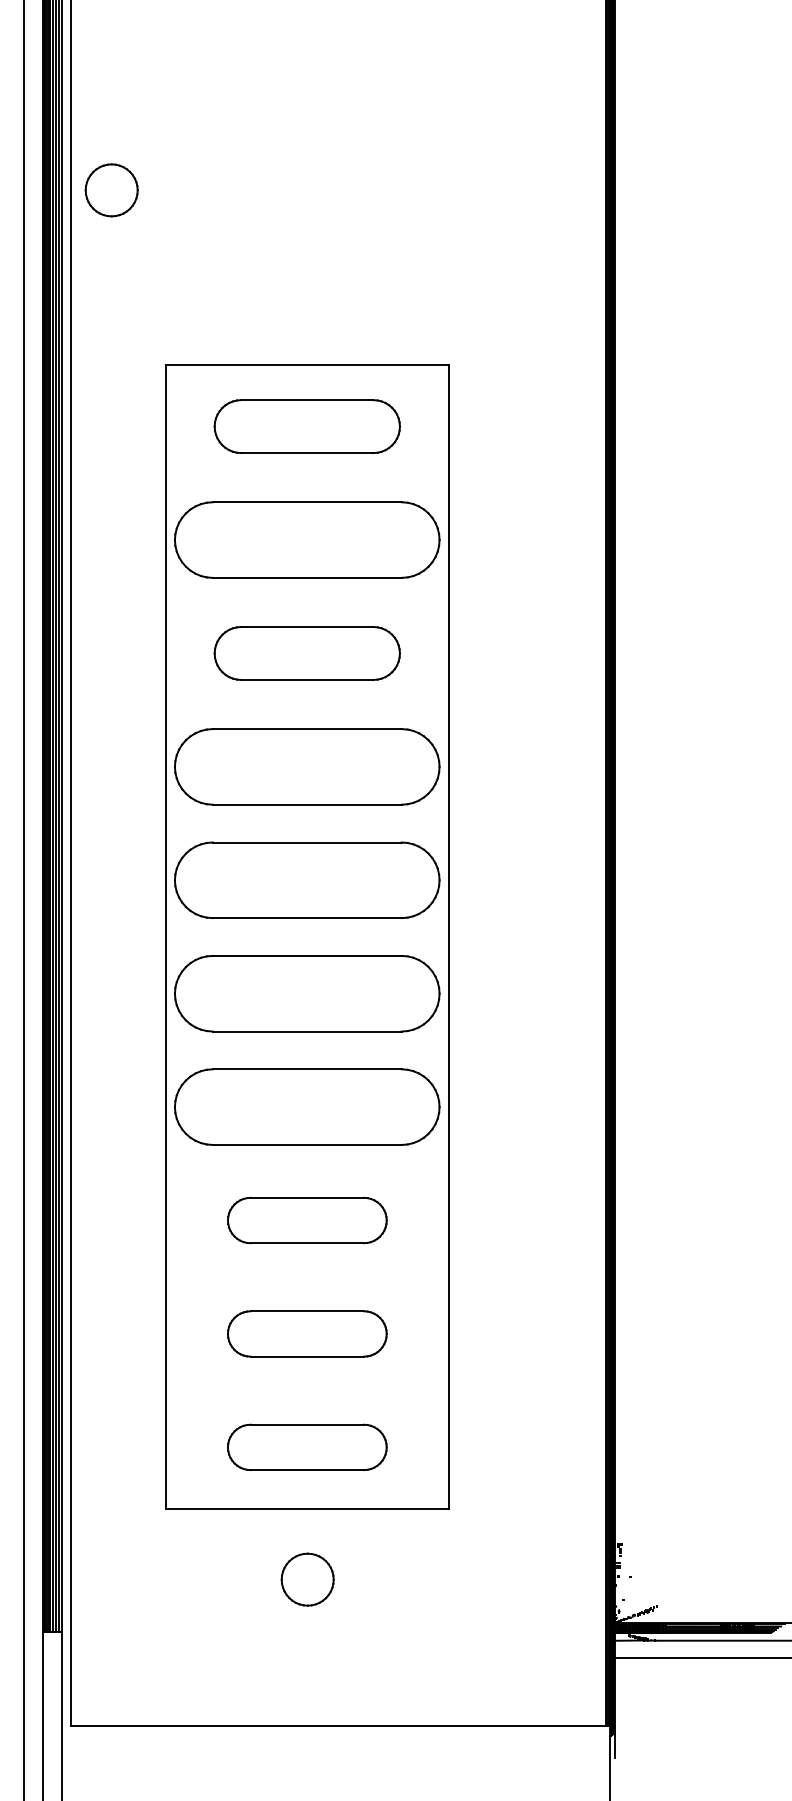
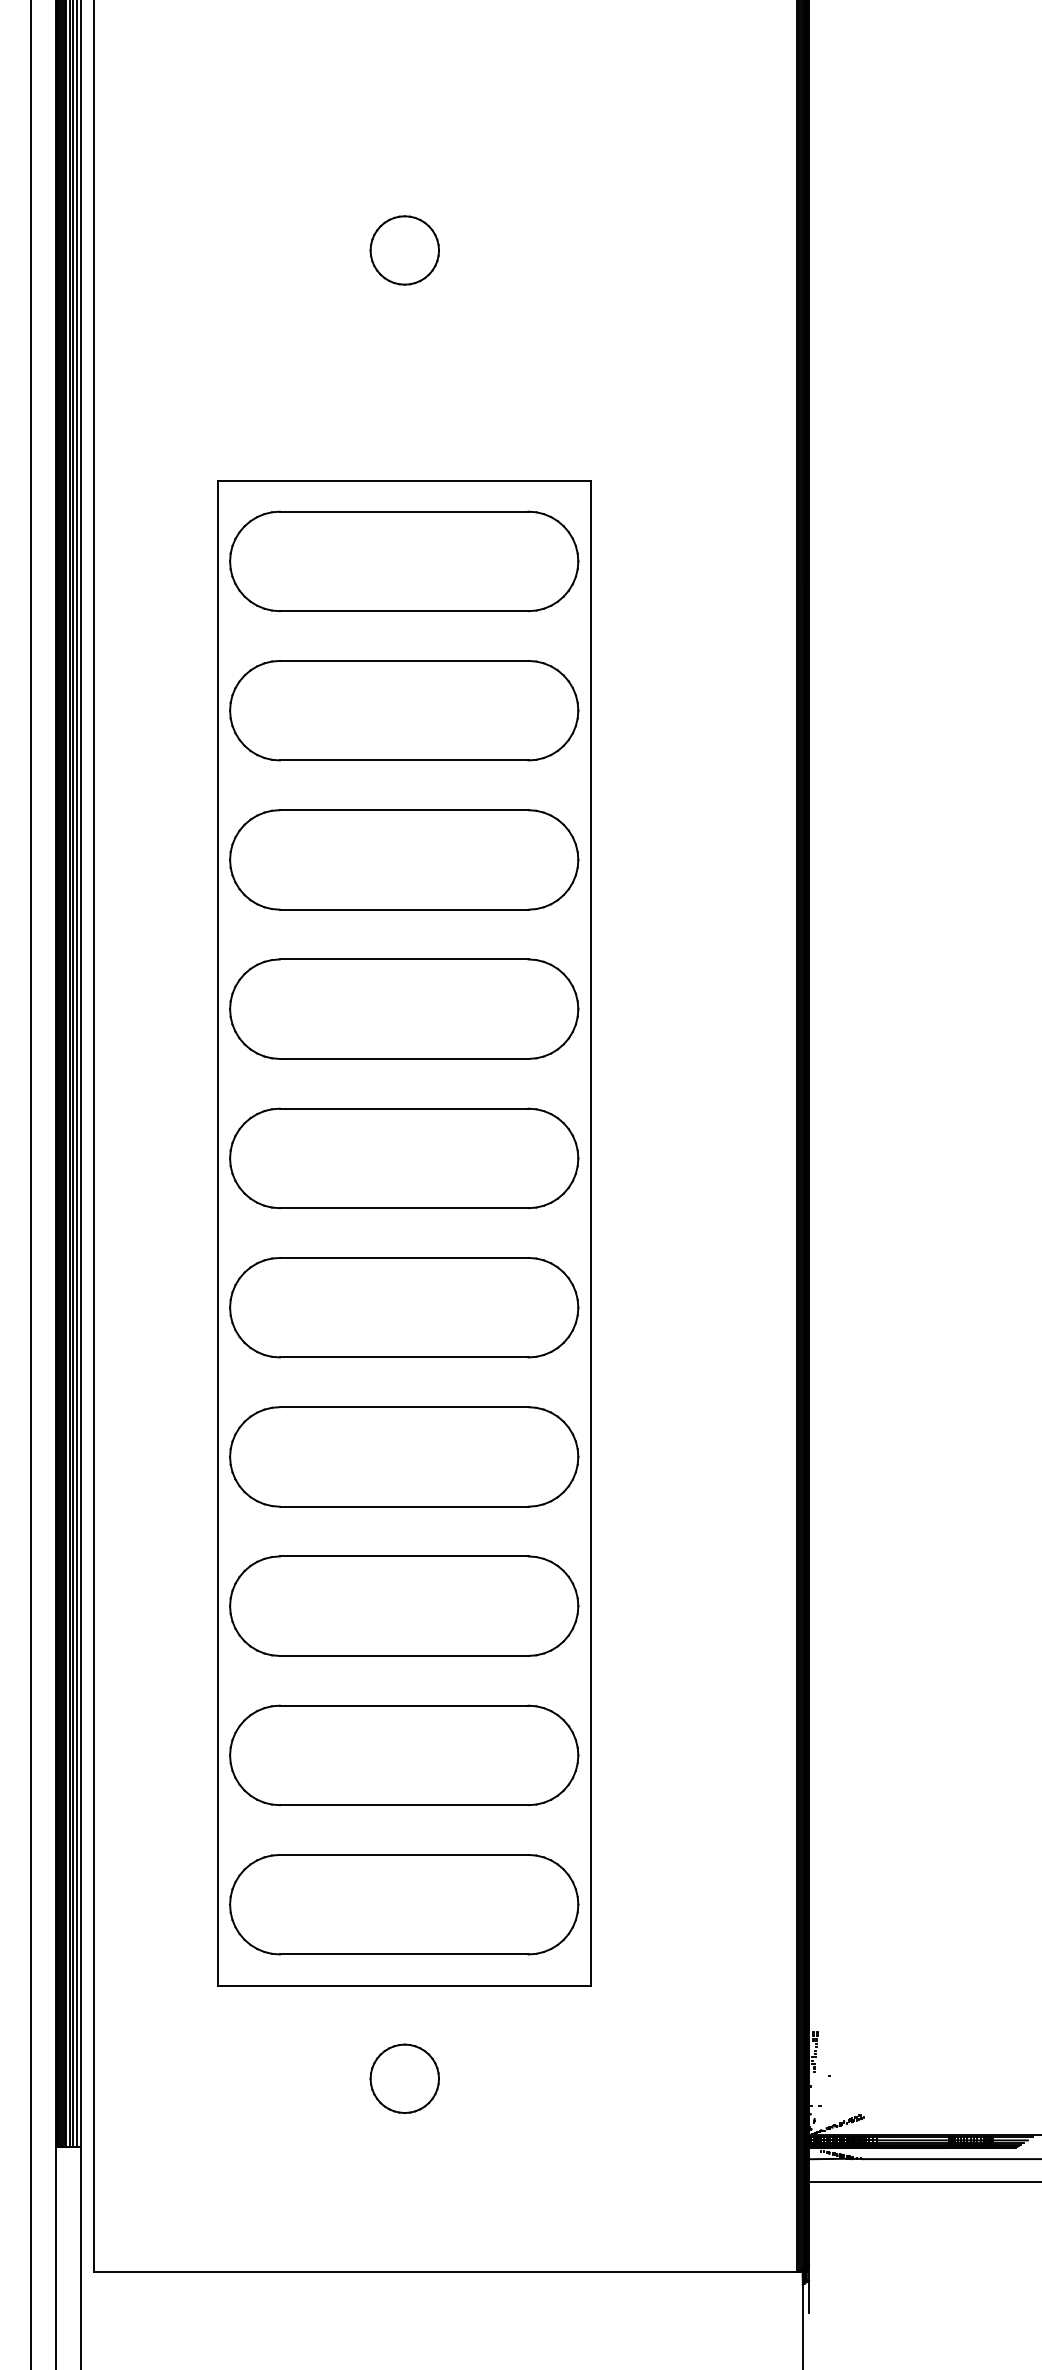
part: (111, 190) -> (404, 250), moved
part: (307, 426) -> (404, 561), size x1.43
part: (307, 653) -> (404, 859), size x1.43
part: (307, 1220) -> (404, 1606), size x1.67
part: (307, 1333) -> (404, 1754), size x1.67
part: (307, 1447) -> (404, 1904), size x1.67

